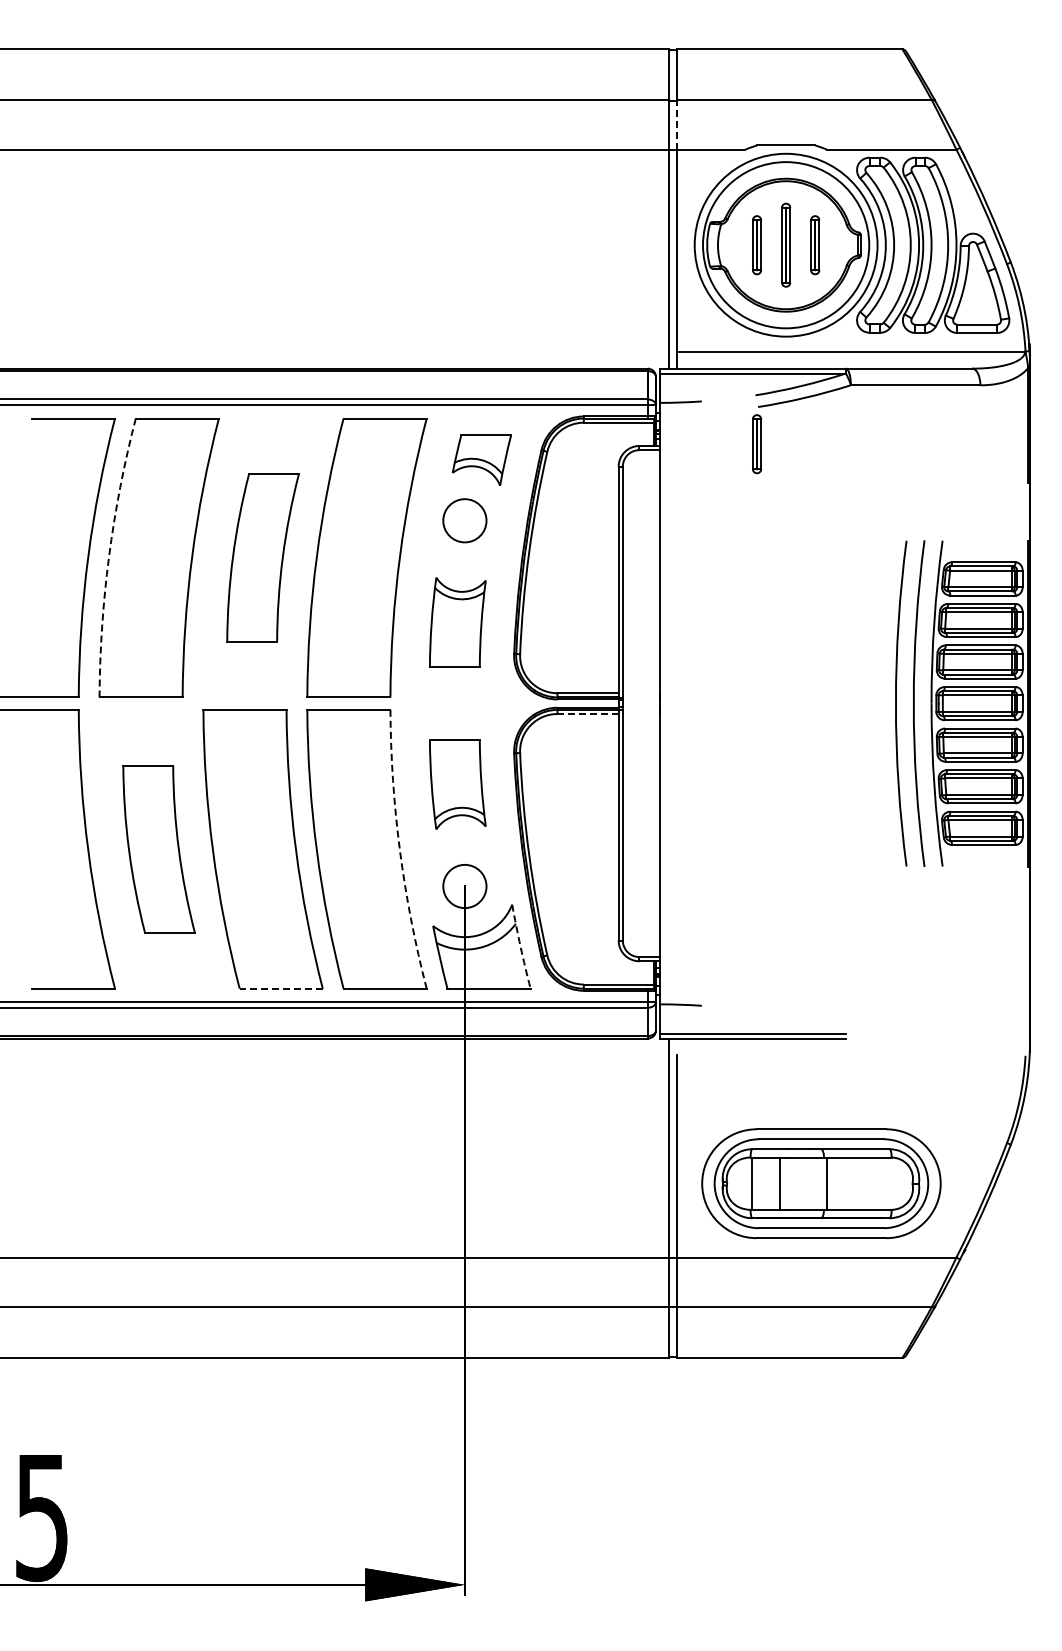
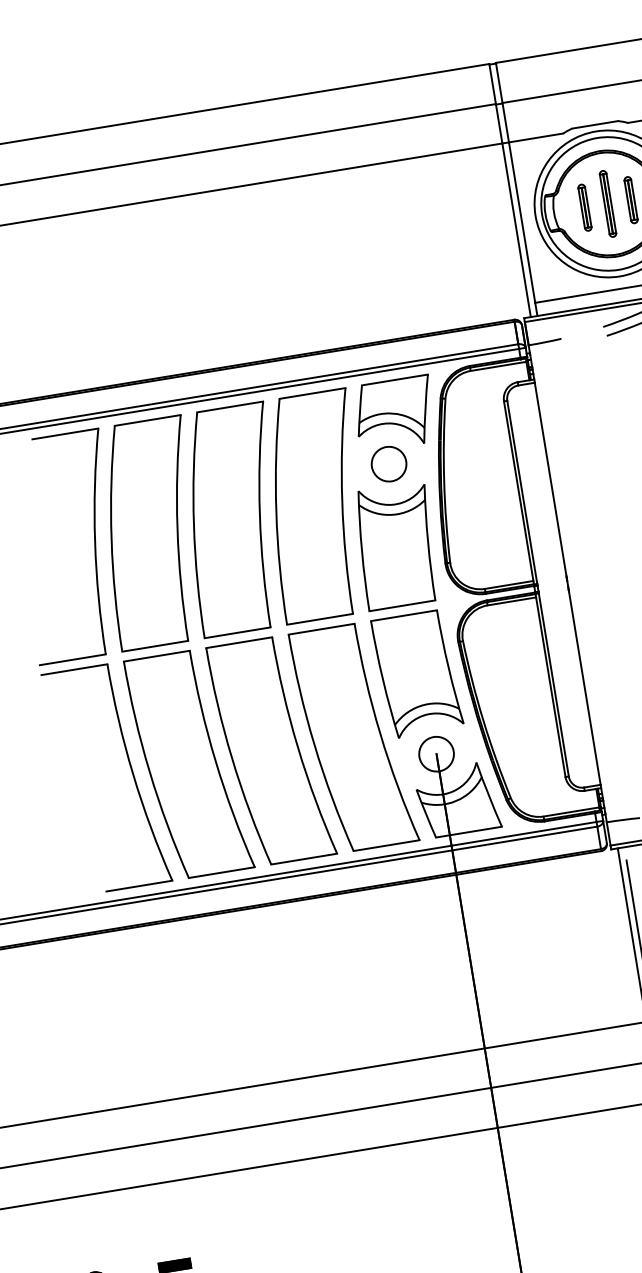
line: (676, 124) -> (505, 122), dashed -> solid
part: (756, 444) -> (610, 365), removed
part: (481, 460) -> (394, 414), size x1.67
arc: (109, 556) -> (111, 538), dashed -> solid
part: (262, 557) -> (233, 519), size x1.67
part: (457, 622) -> (396, 545), size x1.67
line: (588, 714) -> (512, 601), dashed -> solid
part: (457, 784) -> (417, 674), size x1.67
part: (158, 849) -> (188, 764), size x1.67
arc: (399, 850) -> (380, 734), dashed -> solid
arc: (520, 946) -> (488, 794), dashed -> solid
line: (281, 988) -> (304, 858), dashed -> solid

